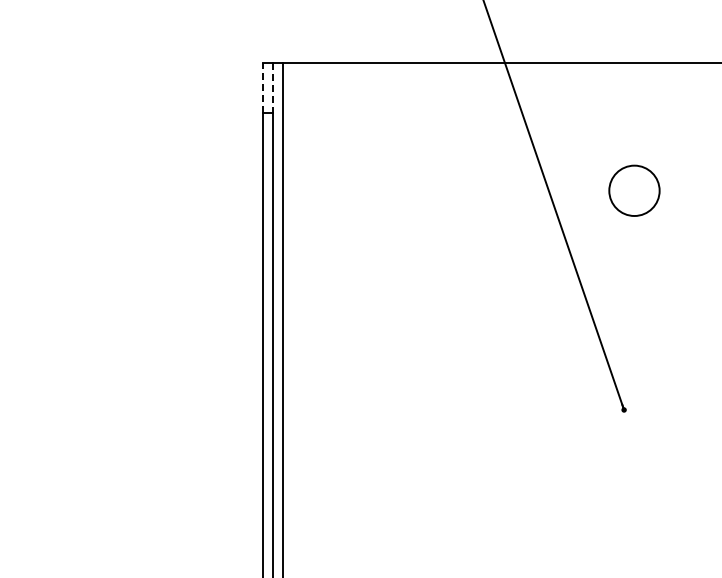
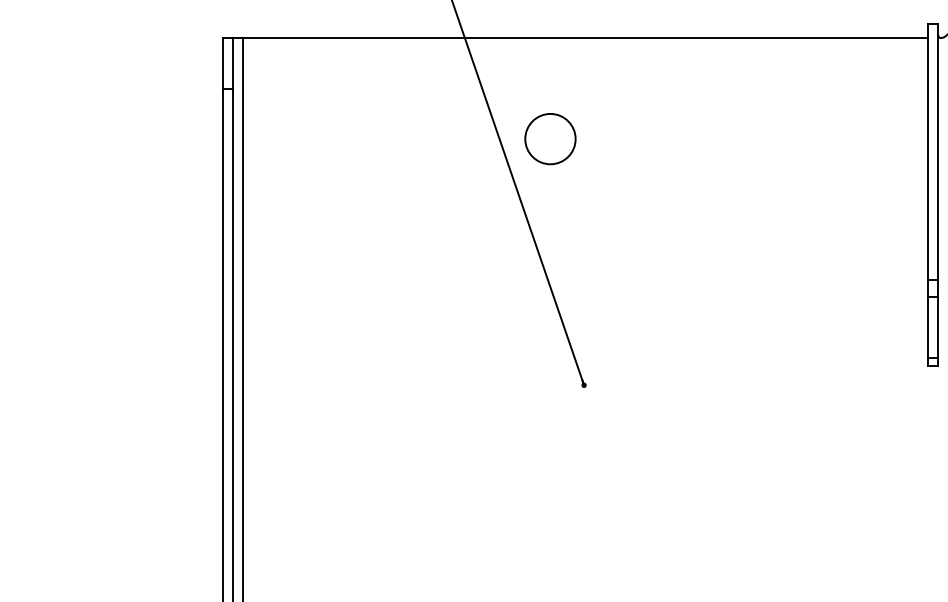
line: (263, 88) -> (223, 63), dashed -> solid
line: (273, 89) -> (233, 64), dashed -> solid
circle: (634, 191) -> (550, 139), moved

